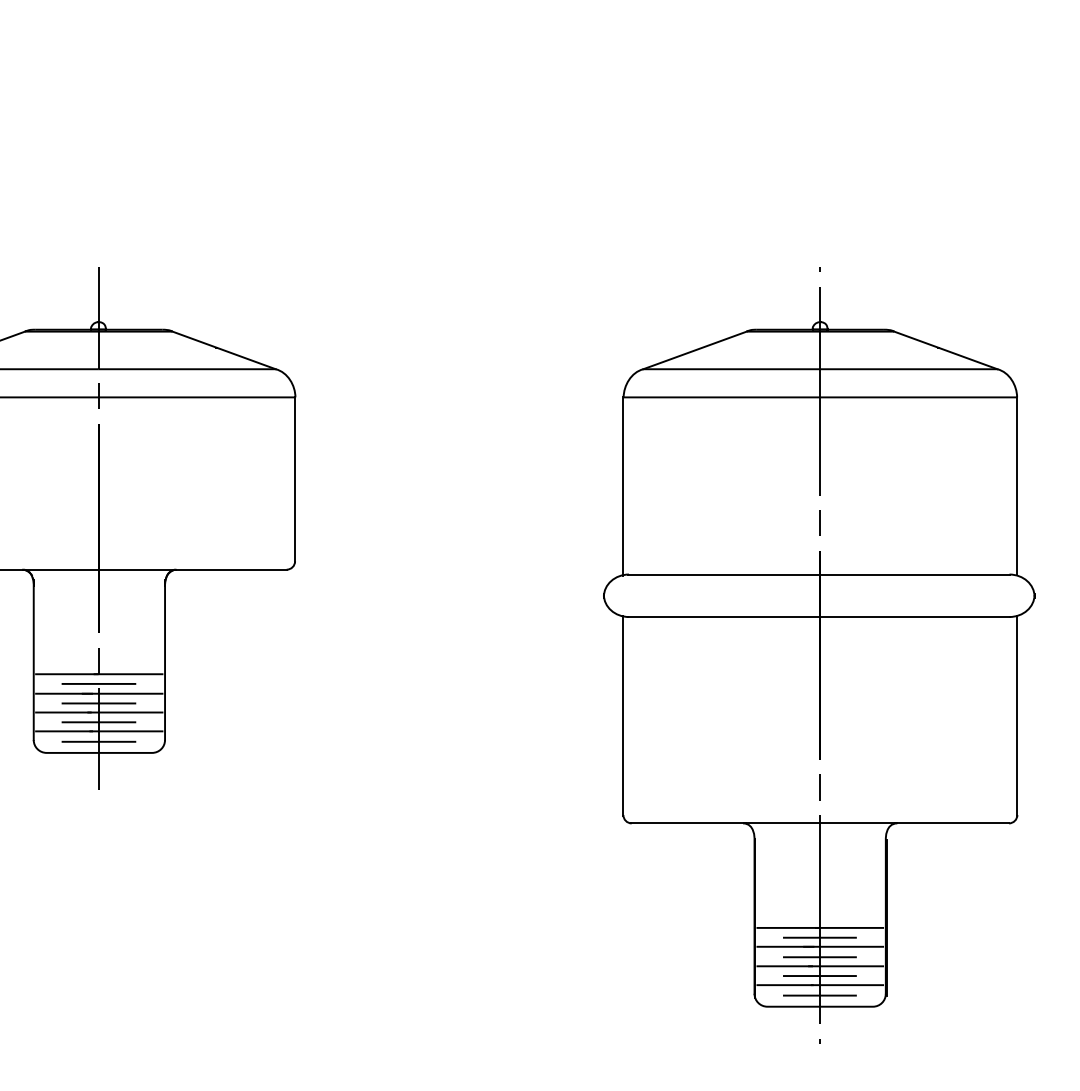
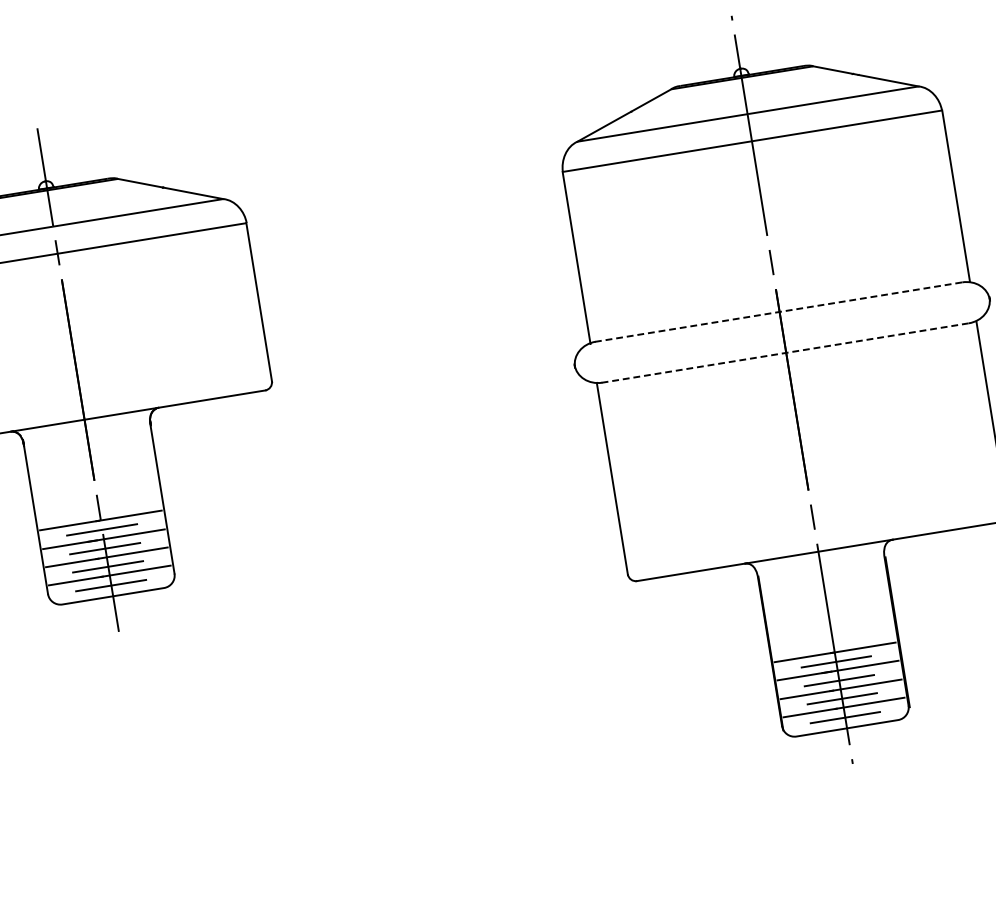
line: (819, 574) -> (779, 311), solid -> dashed
line: (819, 617) -> (785, 353), solid -> dashed

